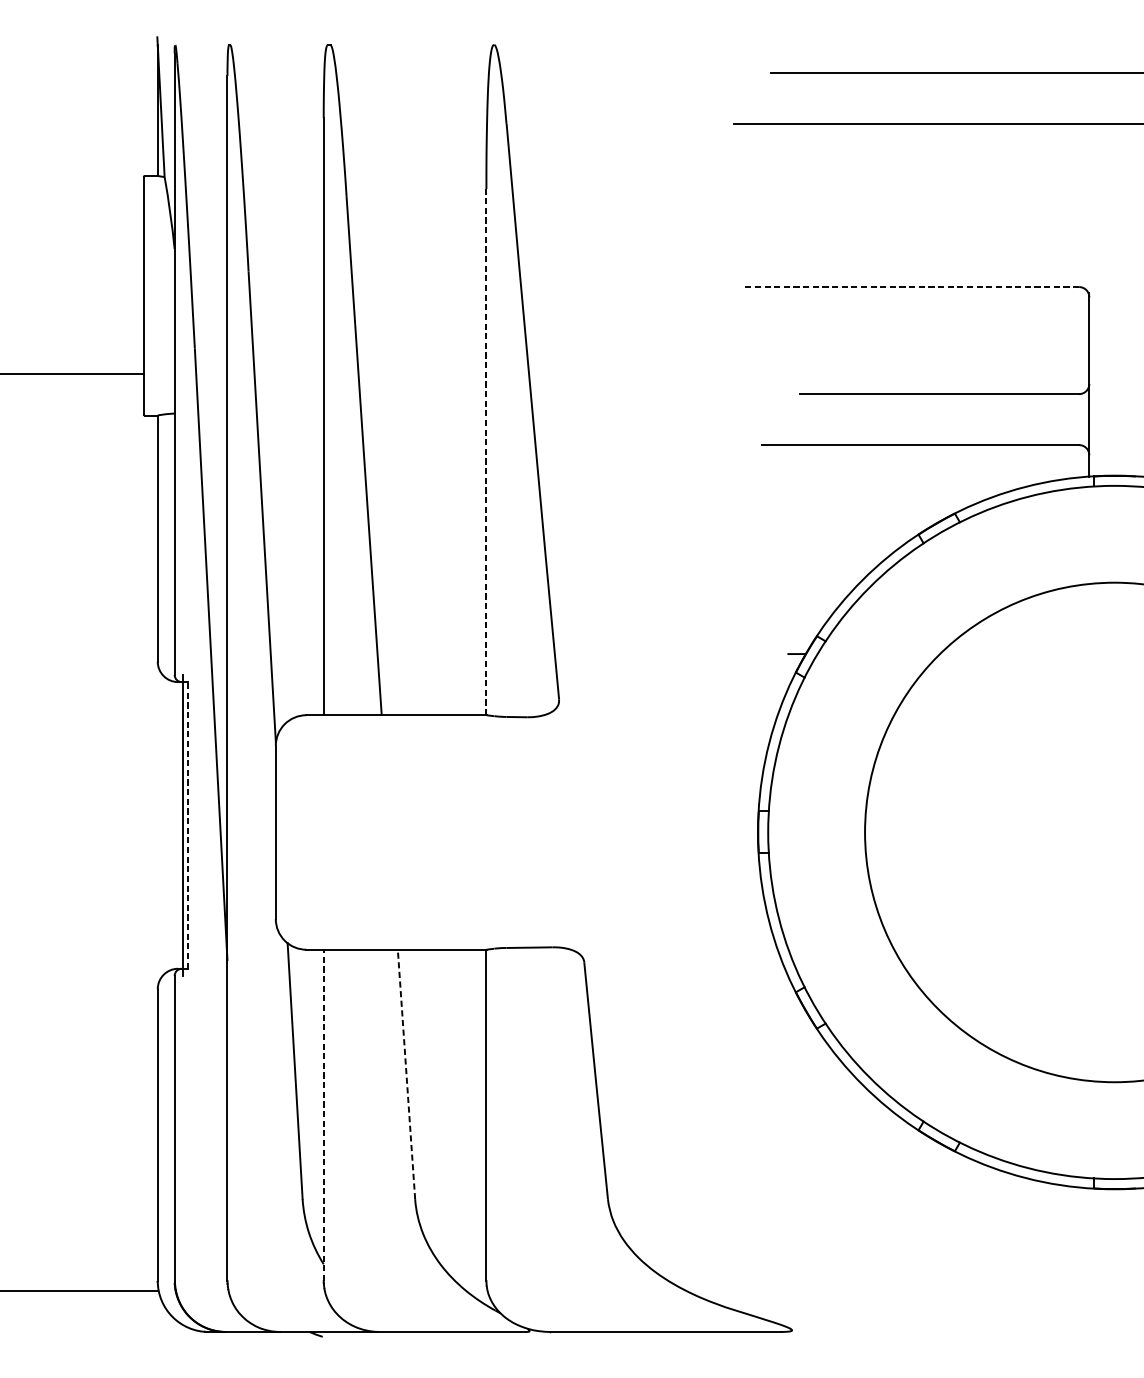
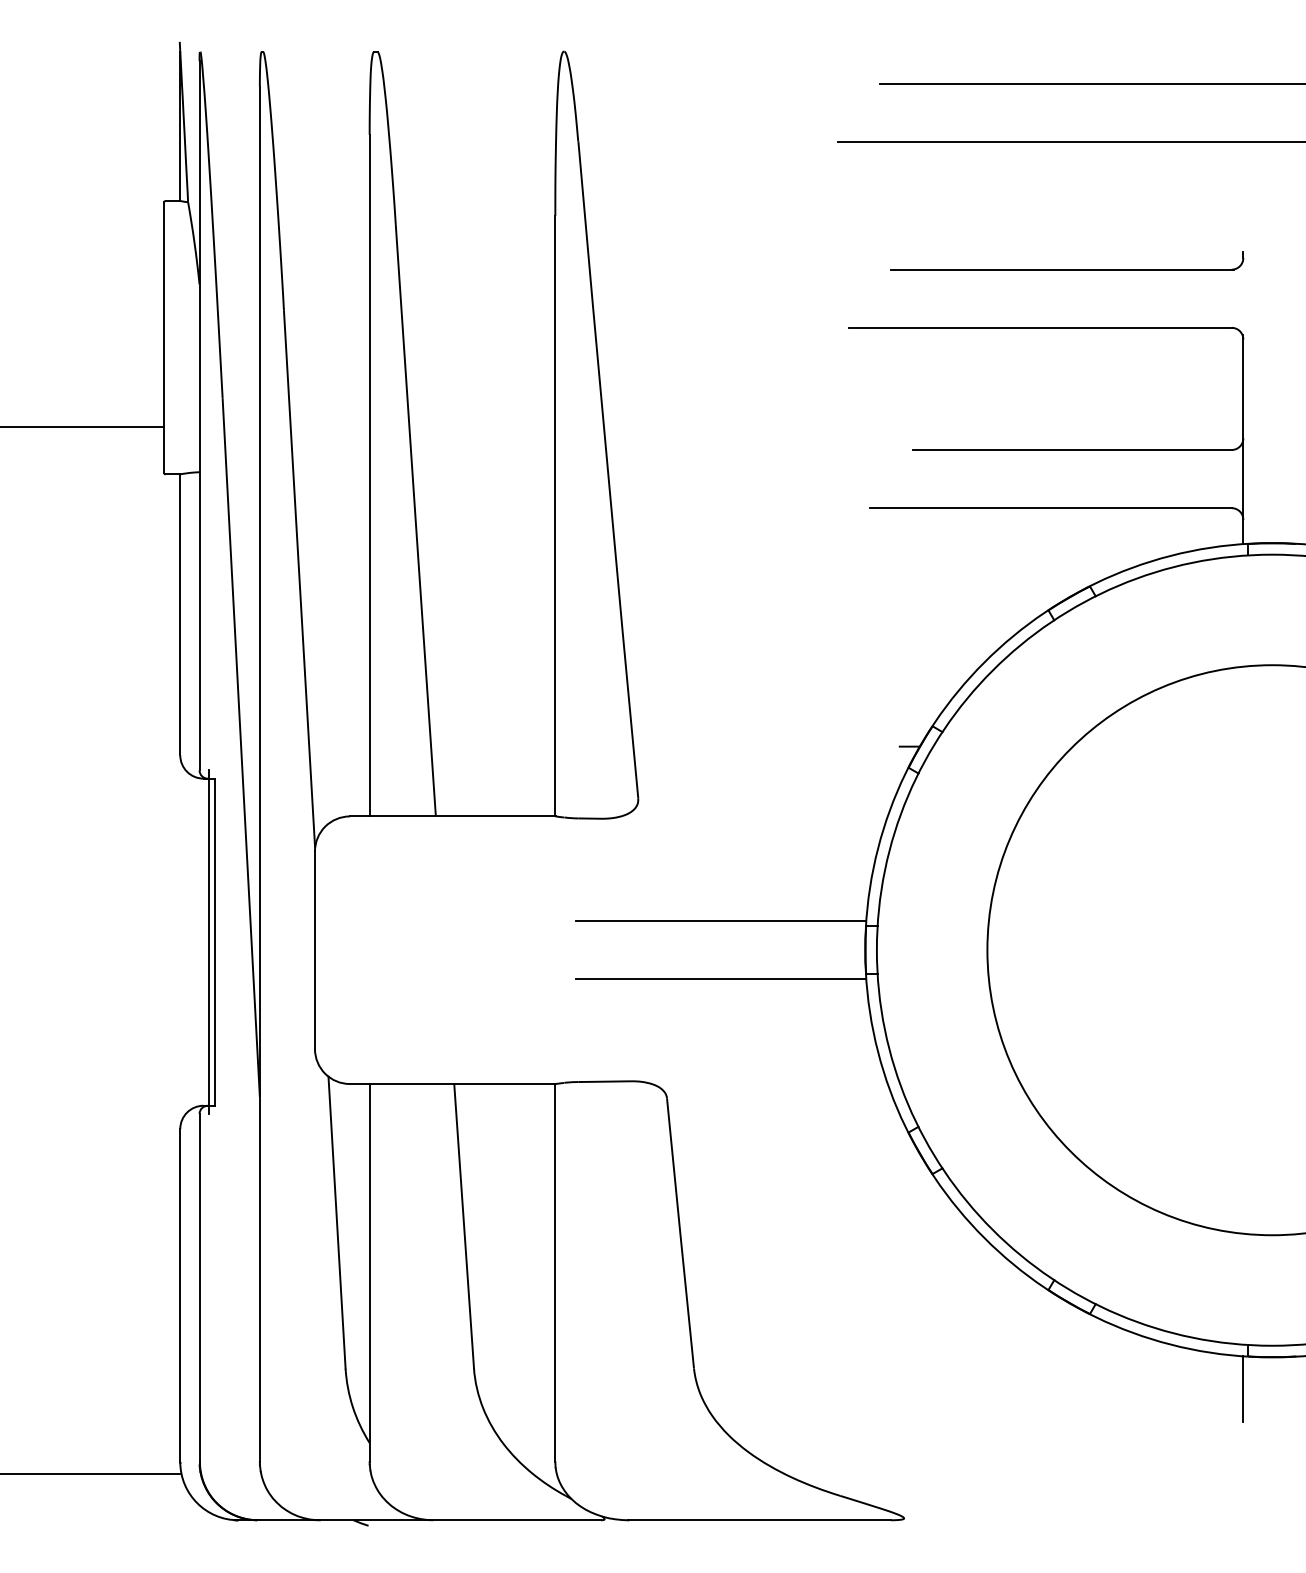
part: (935, 235) -> (1067, 269), added
line: (911, 286) -> (1040, 327), dashed -> solid
line: (486, 451) -> (555, 515), dashed -> solid
line: (631, 807) -> (720, 921), added
line: (188, 825) -> (215, 942), dashed -> solid
line: (631, 858) -> (720, 979), added
line: (406, 1074) -> (464, 1226), dashed -> solid
line: (323, 1114) -> (369, 1272), dashed -> solid
line: (1089, 1216) -> (1243, 1388), added

